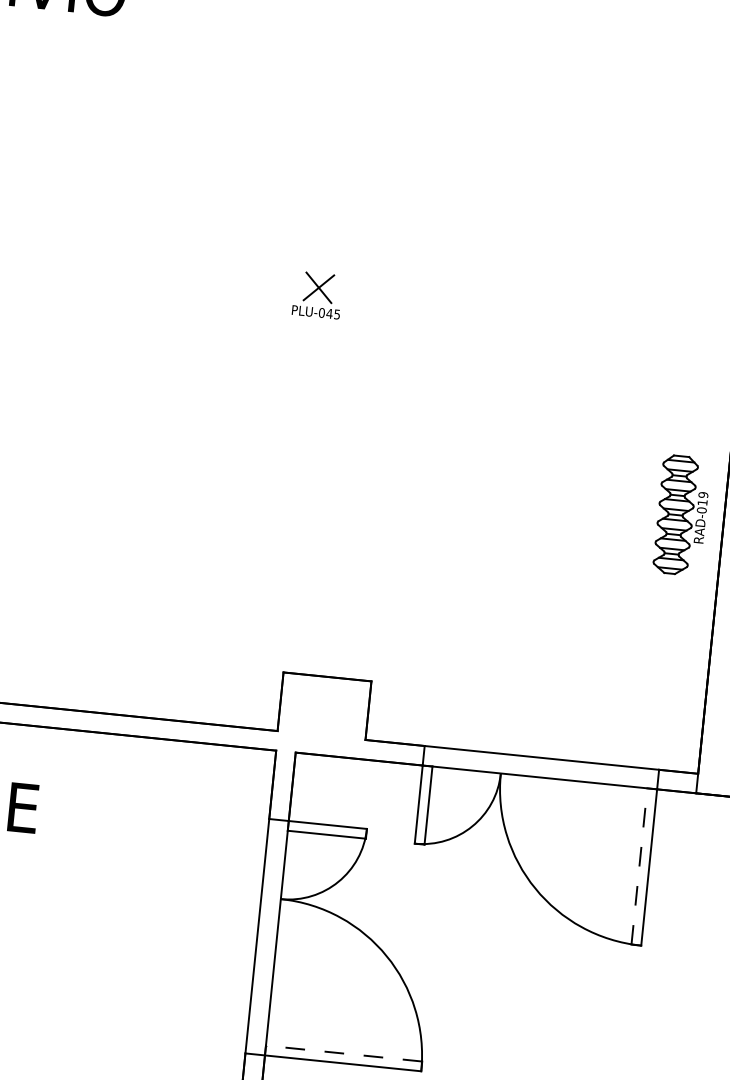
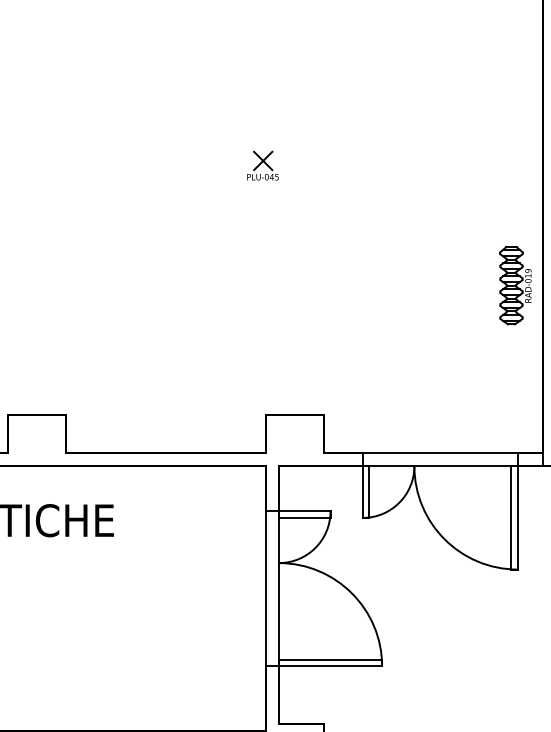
line: (640, 865) -> (511, 517), dashed -> solid
line: (344, 1053) -> (330, 659), dashed -> solid

